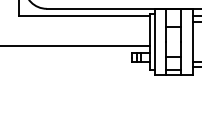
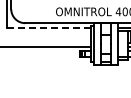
line: (84, 15) -> (49, 27), solid -> dashed

